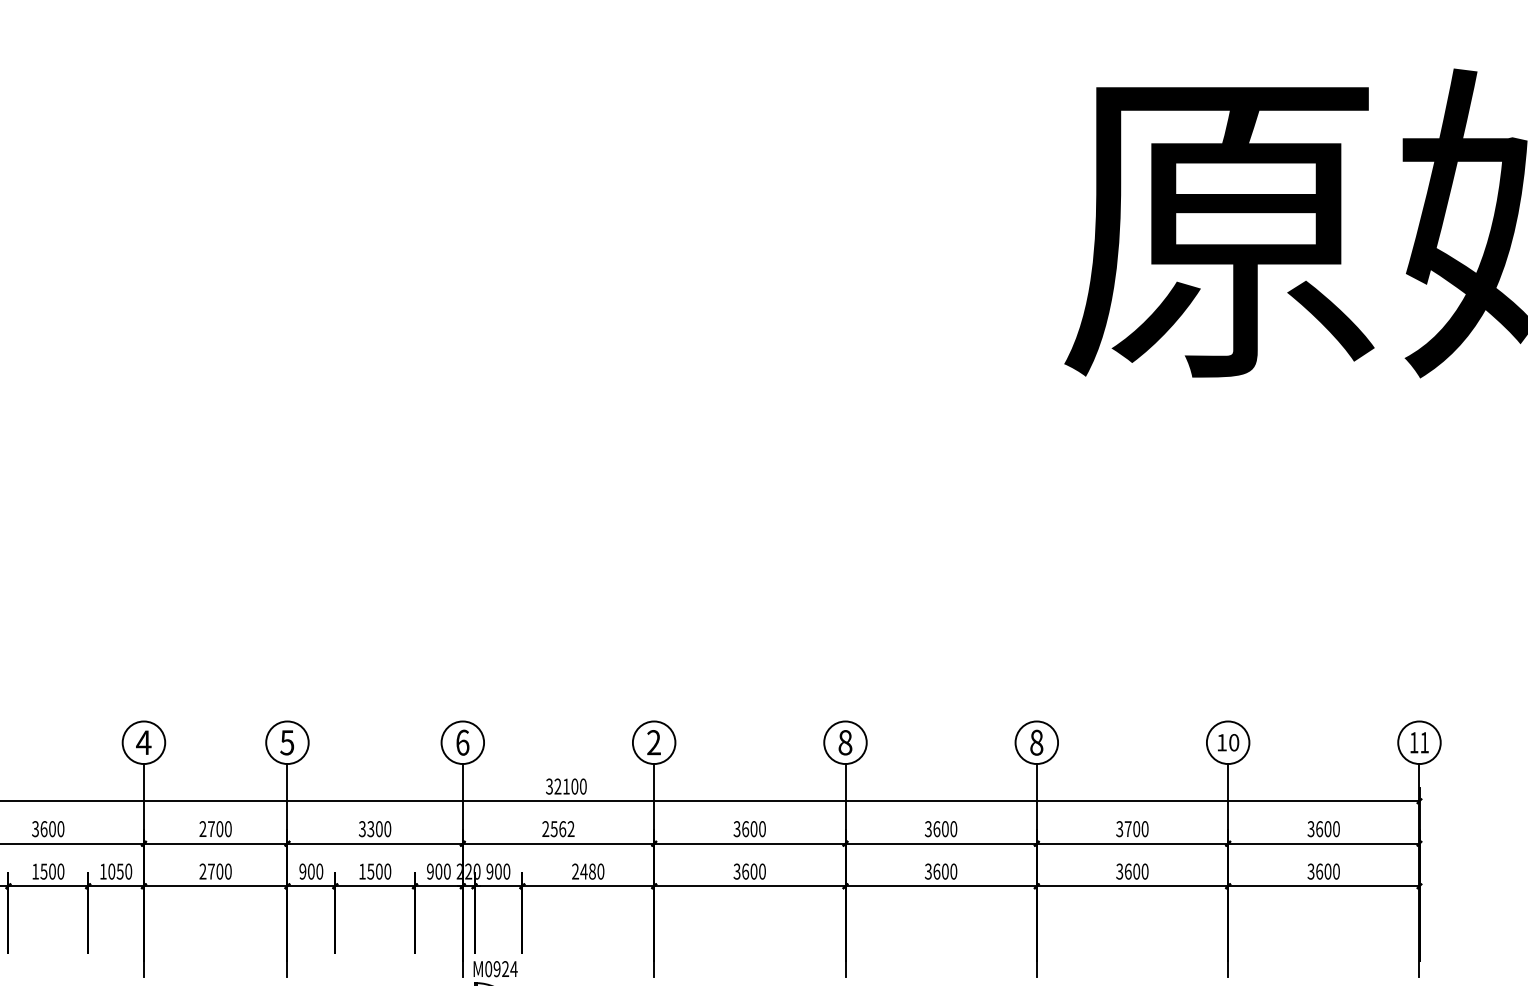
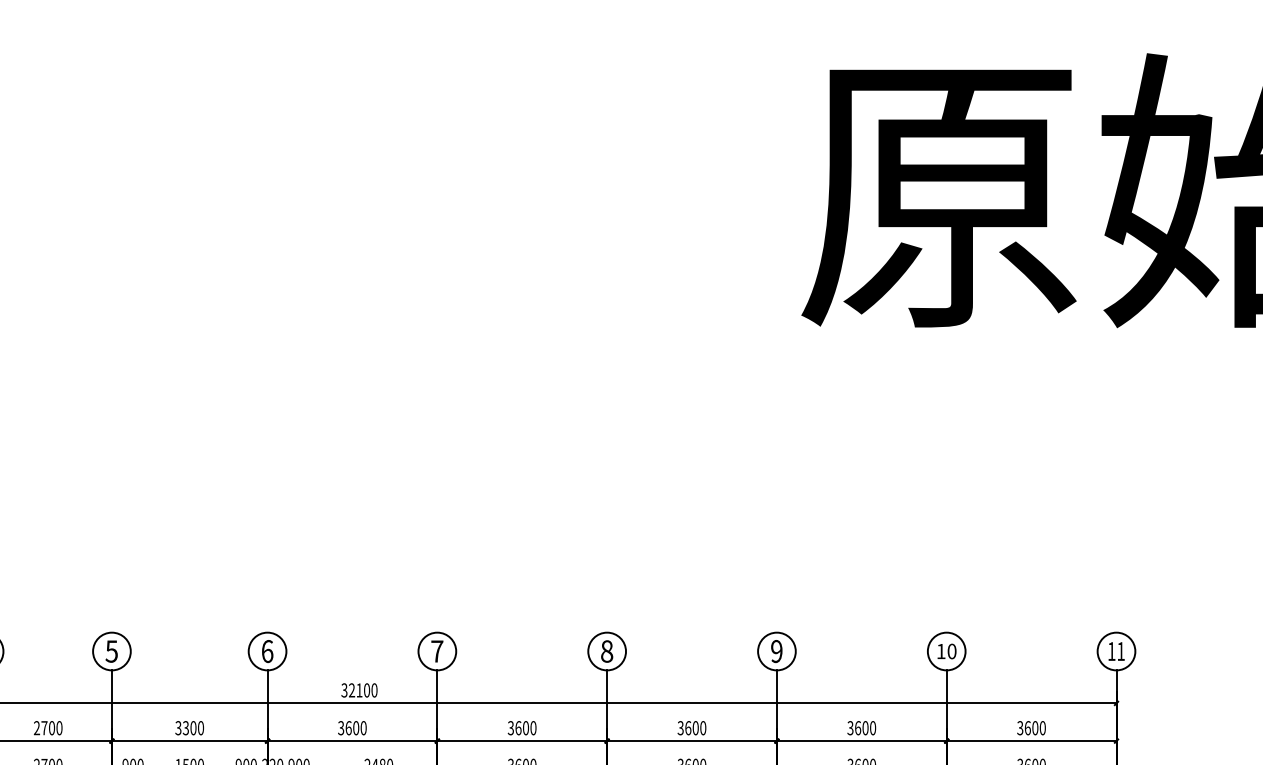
text: (653, 742) -> (436, 651), 2 -> 7
text: (1036, 742) -> (776, 651), 8 -> 9
text: (558, 829) -> (352, 728), 2562 -> 3600
text: (1127, 829) -> (857, 728), 3700 -> 3600

